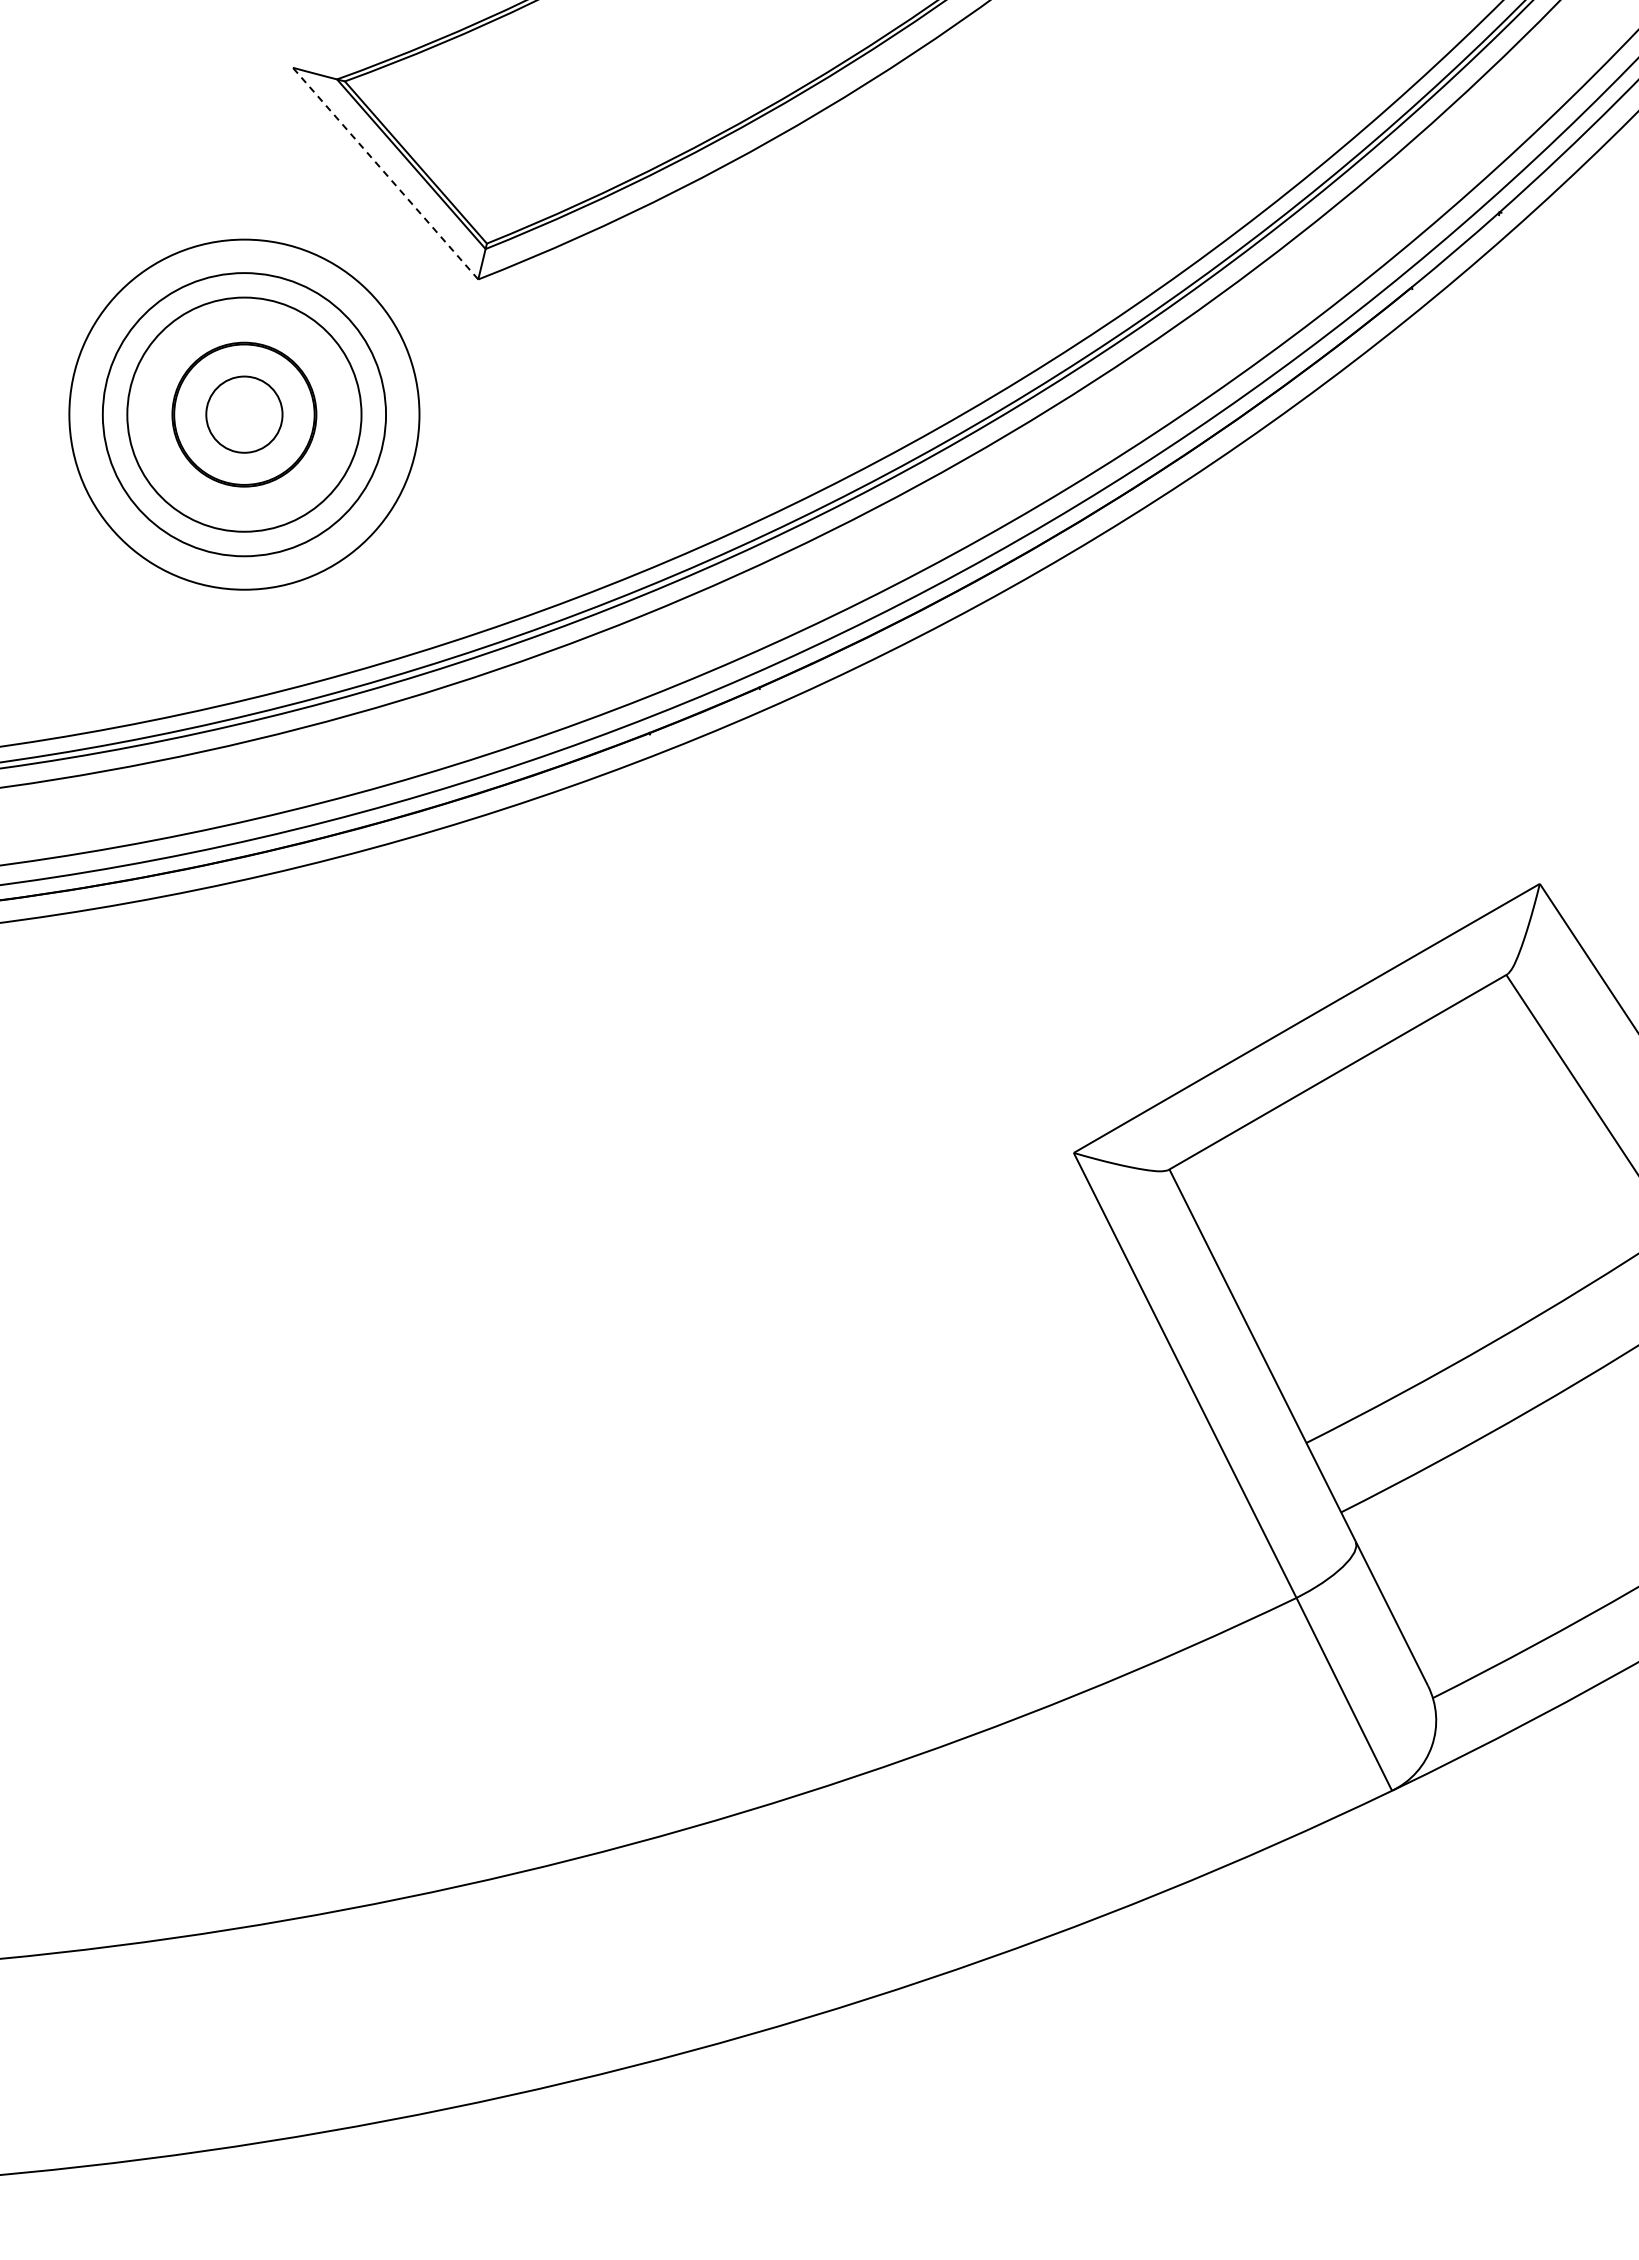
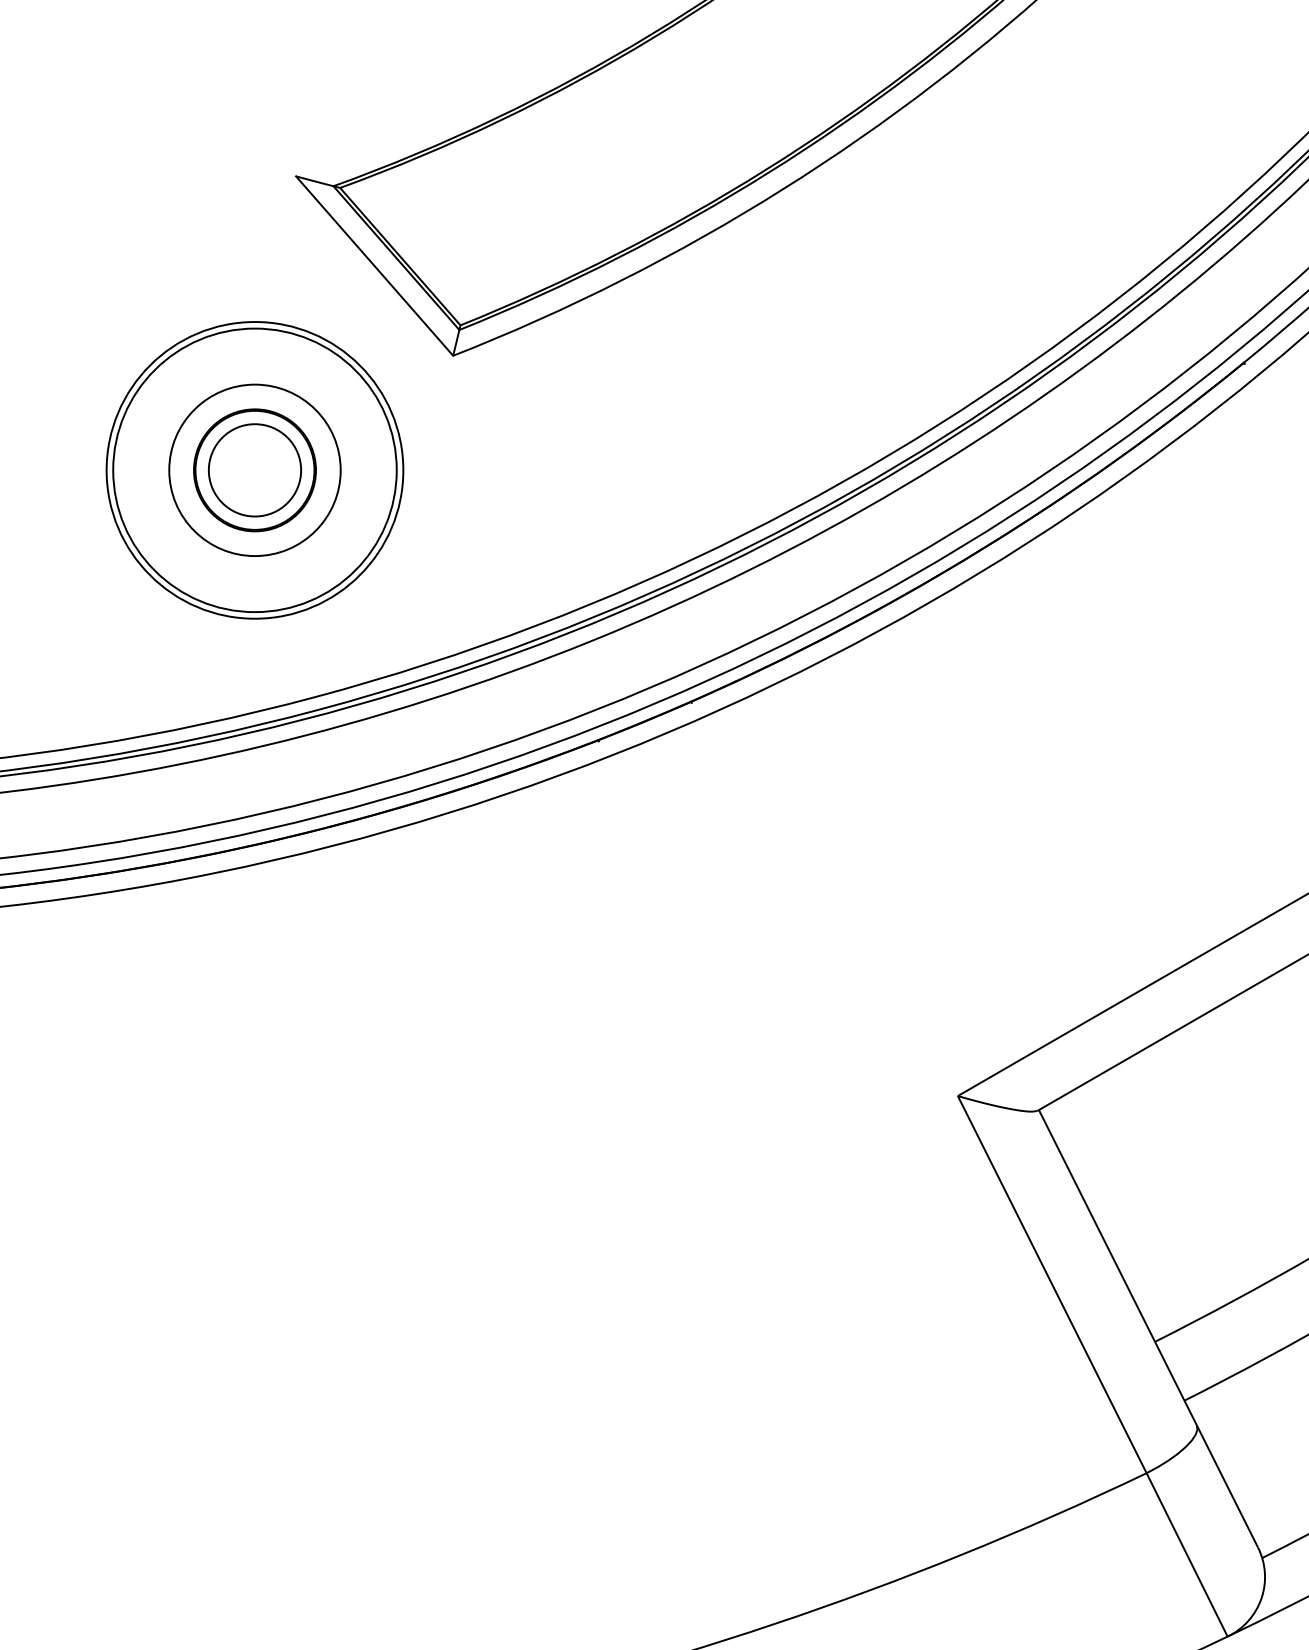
line: (385, 173) -> (374, 265), dashed -> solid
circle: (243, 414) -> (254, 470), size x1.43
circle: (244, 414) -> (255, 470), size x0.71
circle: (244, 414) -> (255, 470), size x1.43

